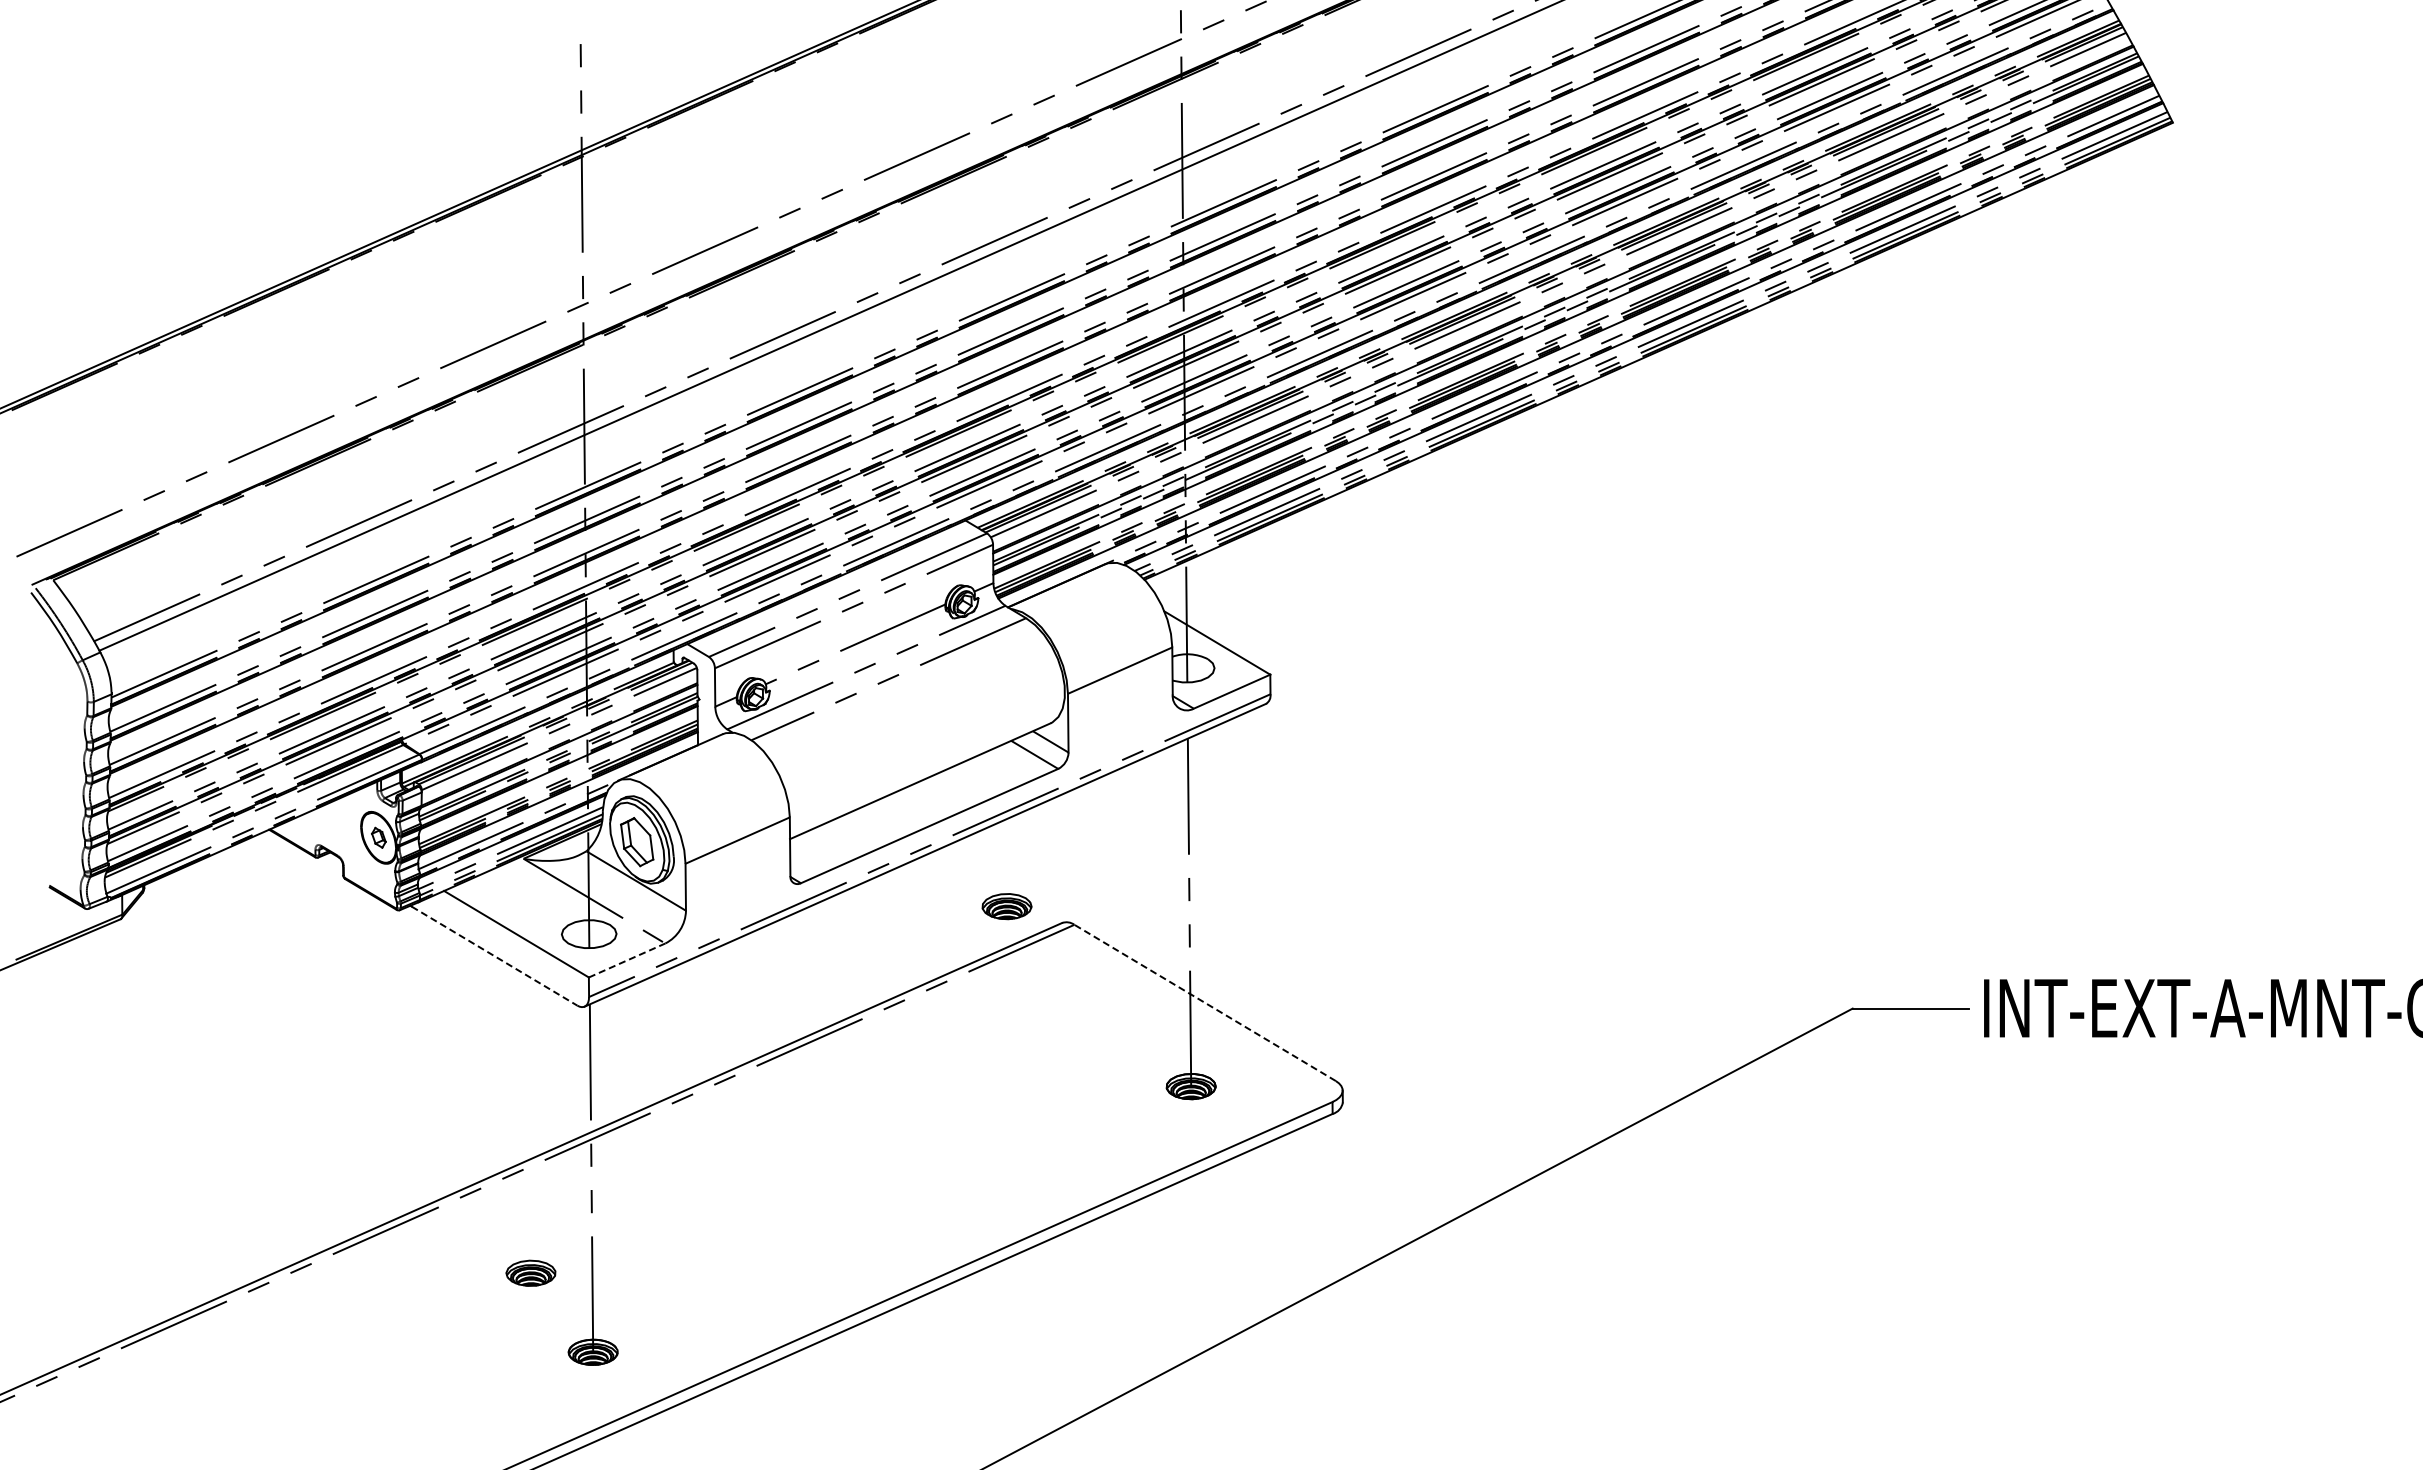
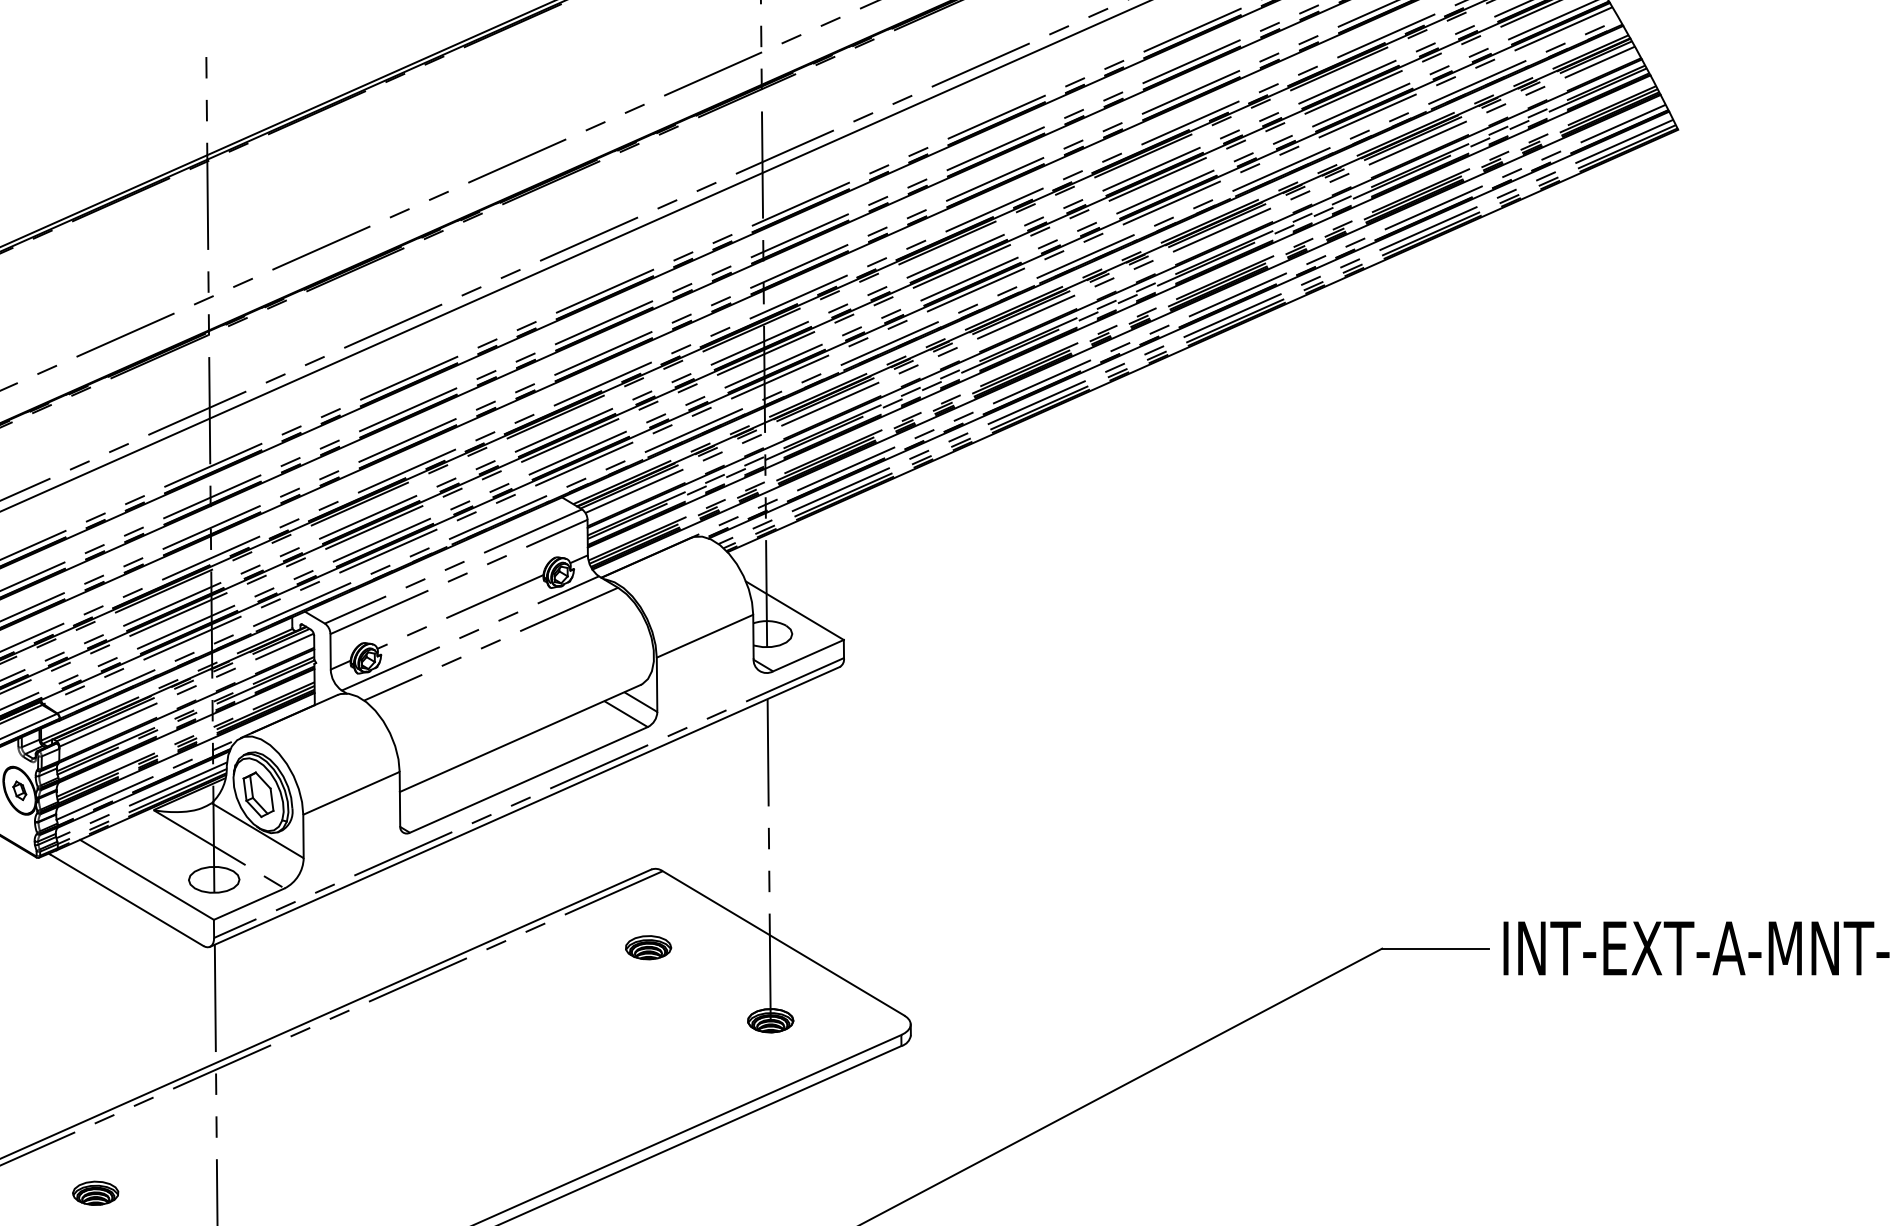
part: (1006, 906) -> (648, 947), moved
line: (495, 956) -> (127, 900), dashed -> solid
line: (627, 960) -> (249, 904), dashed -> solid
line: (1204, 1002) -> (783, 943), dashed -> solid
part: (530, 1272) -> (95, 1192), moved

